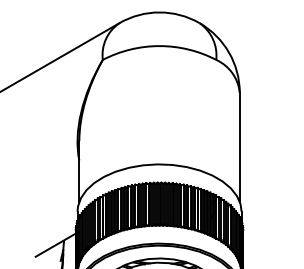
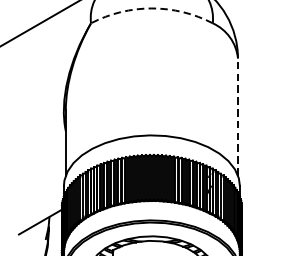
arc: (159, 46) -> (151, 8), solid -> dashed
line: (239, 147) -> (237, 117), solid -> dashed

